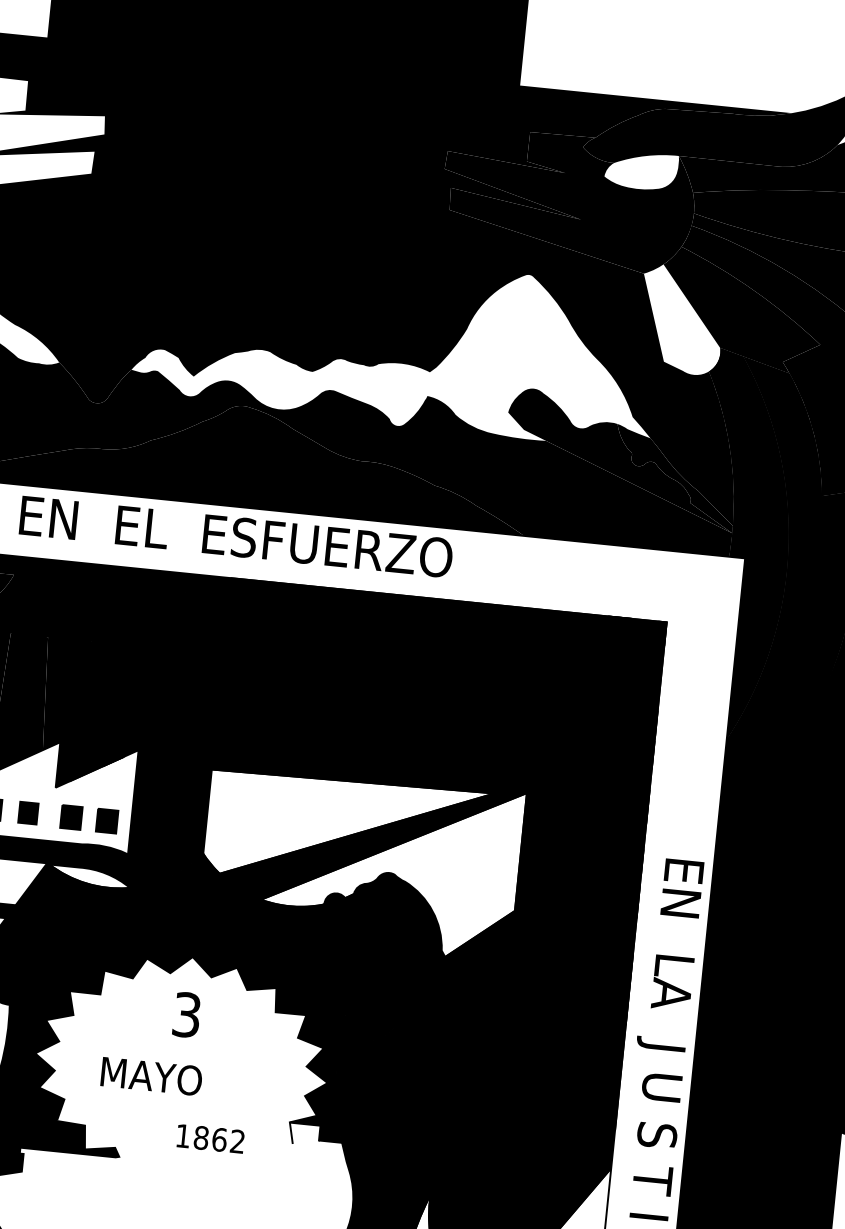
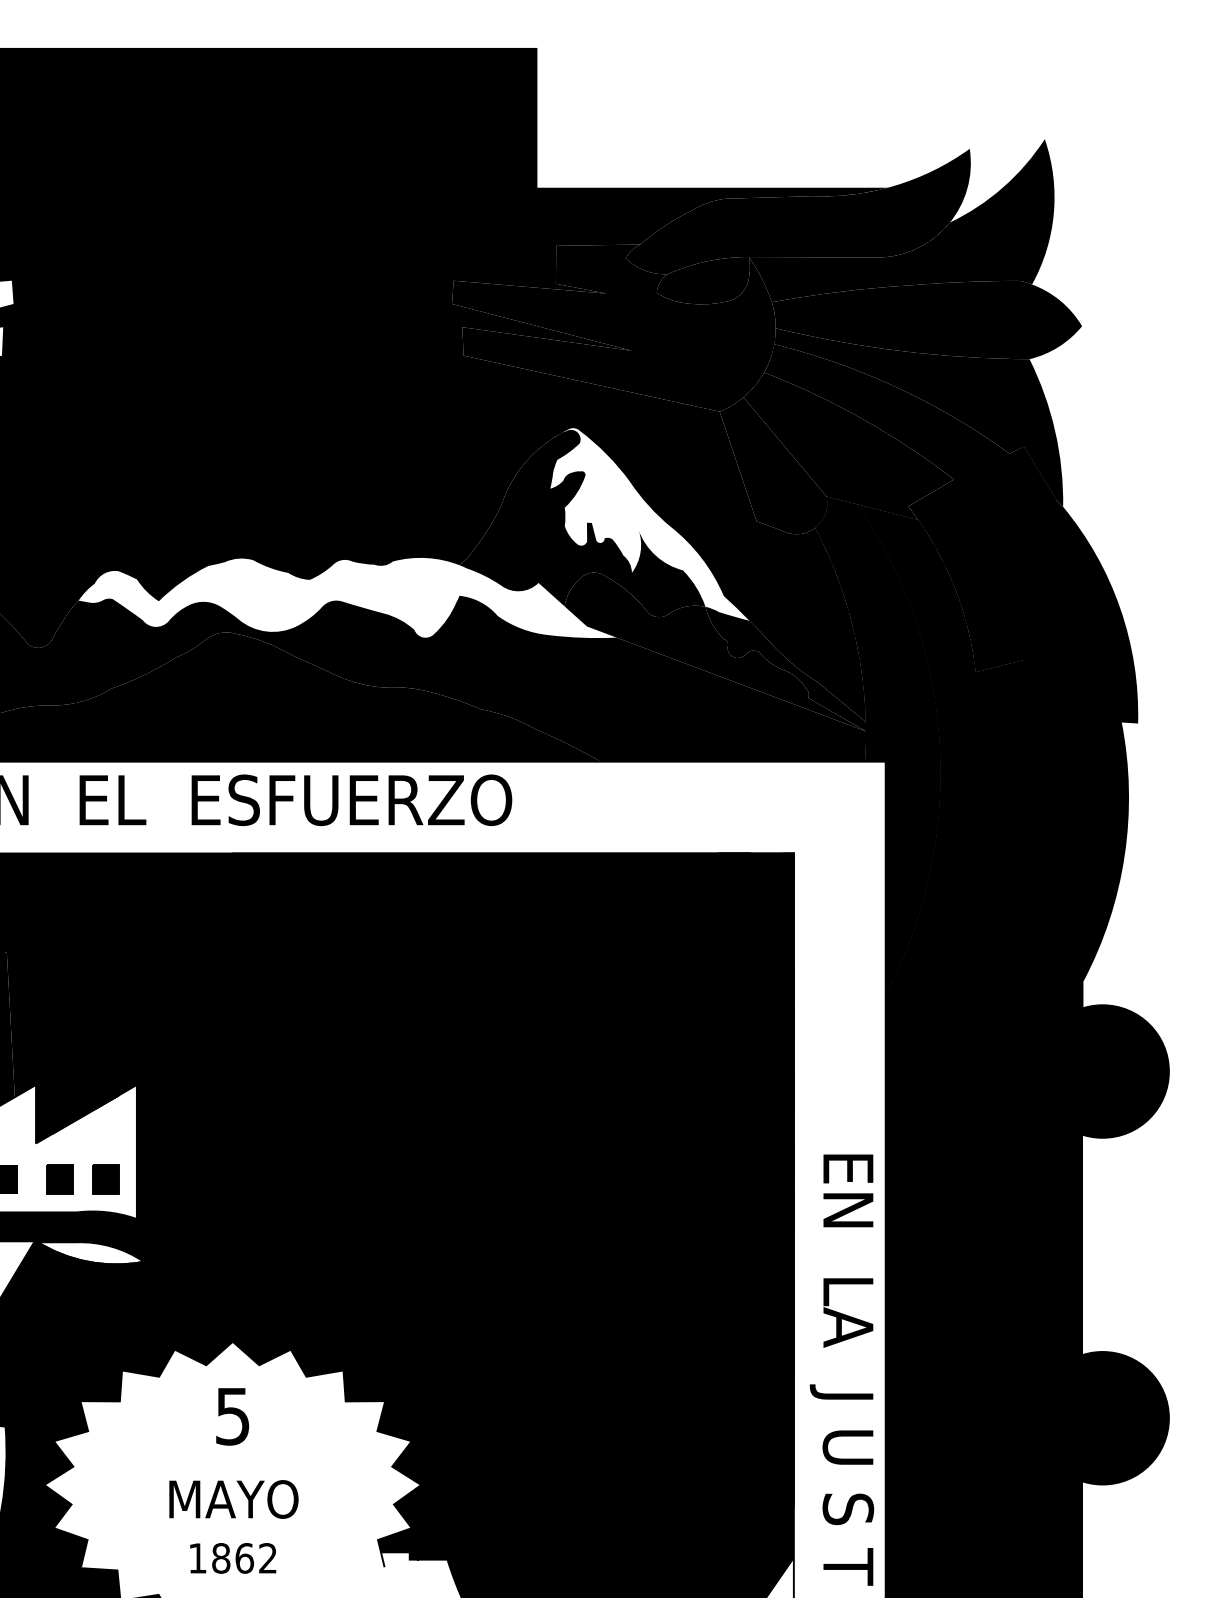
fill: (640, 170) -> (702, 280), added
fill: (681, 319) -> (773, 465), added
fill: (528, 349) -> (582, 523), added
fill: (347, 833) -> (414, 1163), added
fill: (391, 865) -> (474, 1199), added
text: (186, 1015) -> (232, 1416), 3 -> 5
text: (151, 1076) -> (233, 1499), moved
fill: (304, 1132) -> (397, 1550), added
text: (210, 1139) -> (233, 1558), moved

